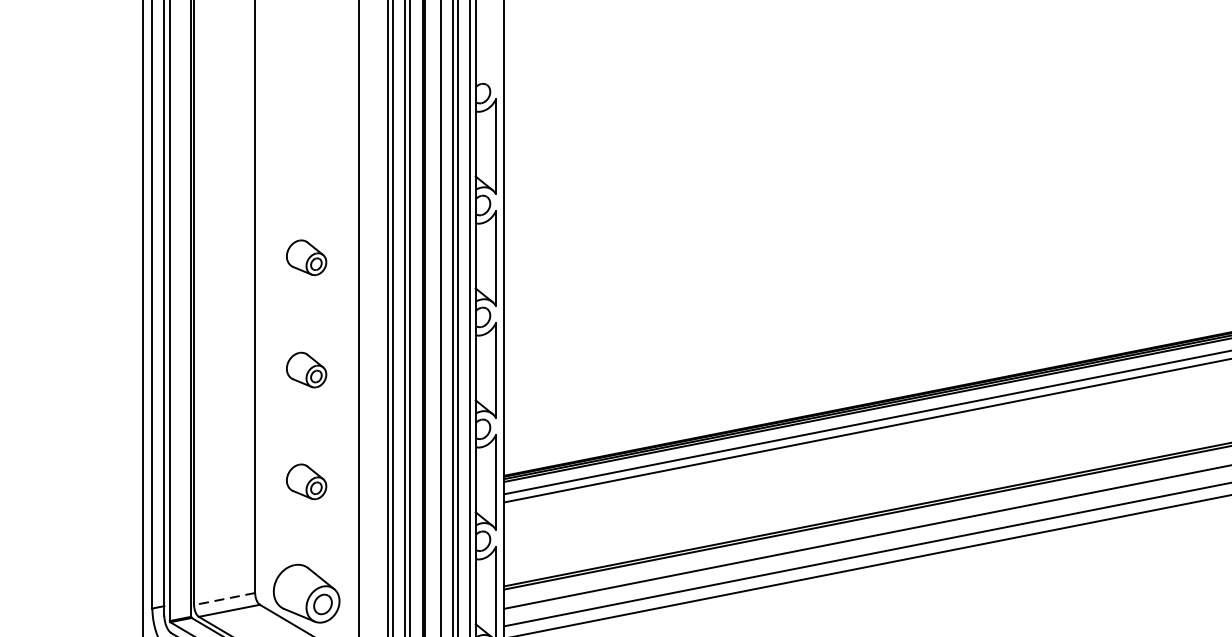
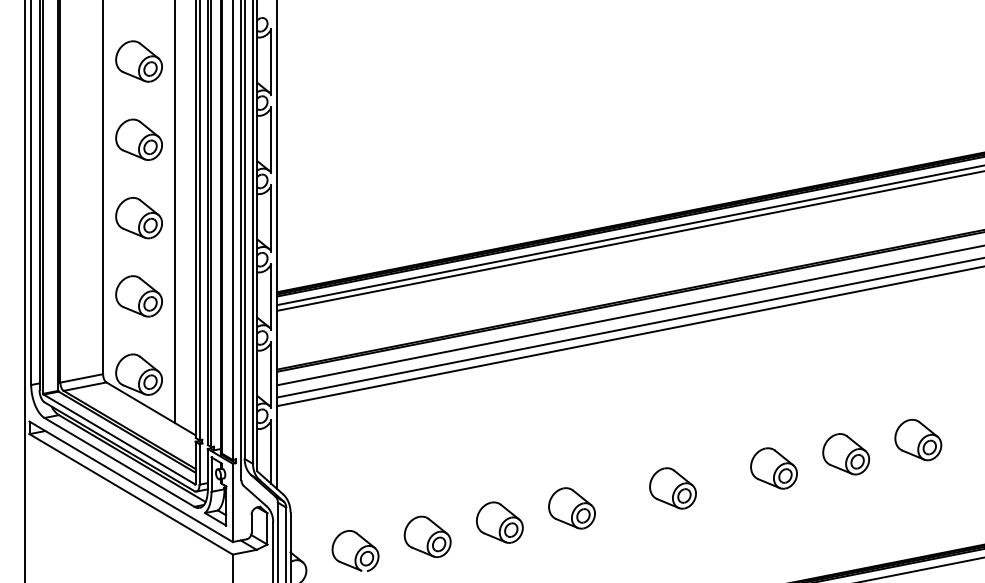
part: (305, 146) -> (138, 61), added
part: (305, 257) -> (138, 139), size x1.67
part: (305, 370) -> (138, 218), size x1.67
part: (305, 481) -> (138, 296), size x1.67
line: (224, 599) -> (81, 378), dashed -> solid

